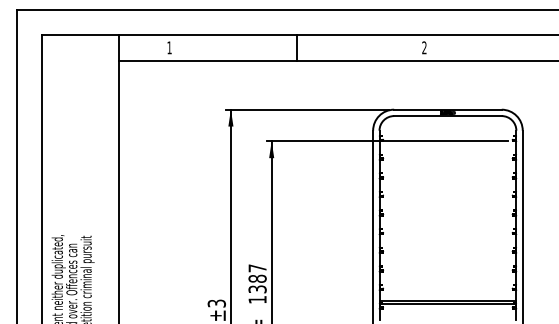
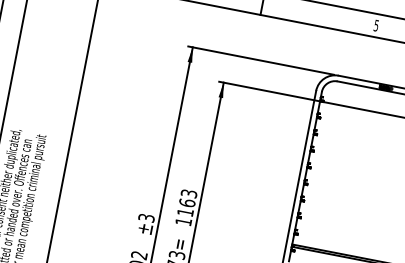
text: (424, 47) -> (376, 25), 2 -> 5
text: (257, 278) -> (187, 202), 1387 -> 1163

